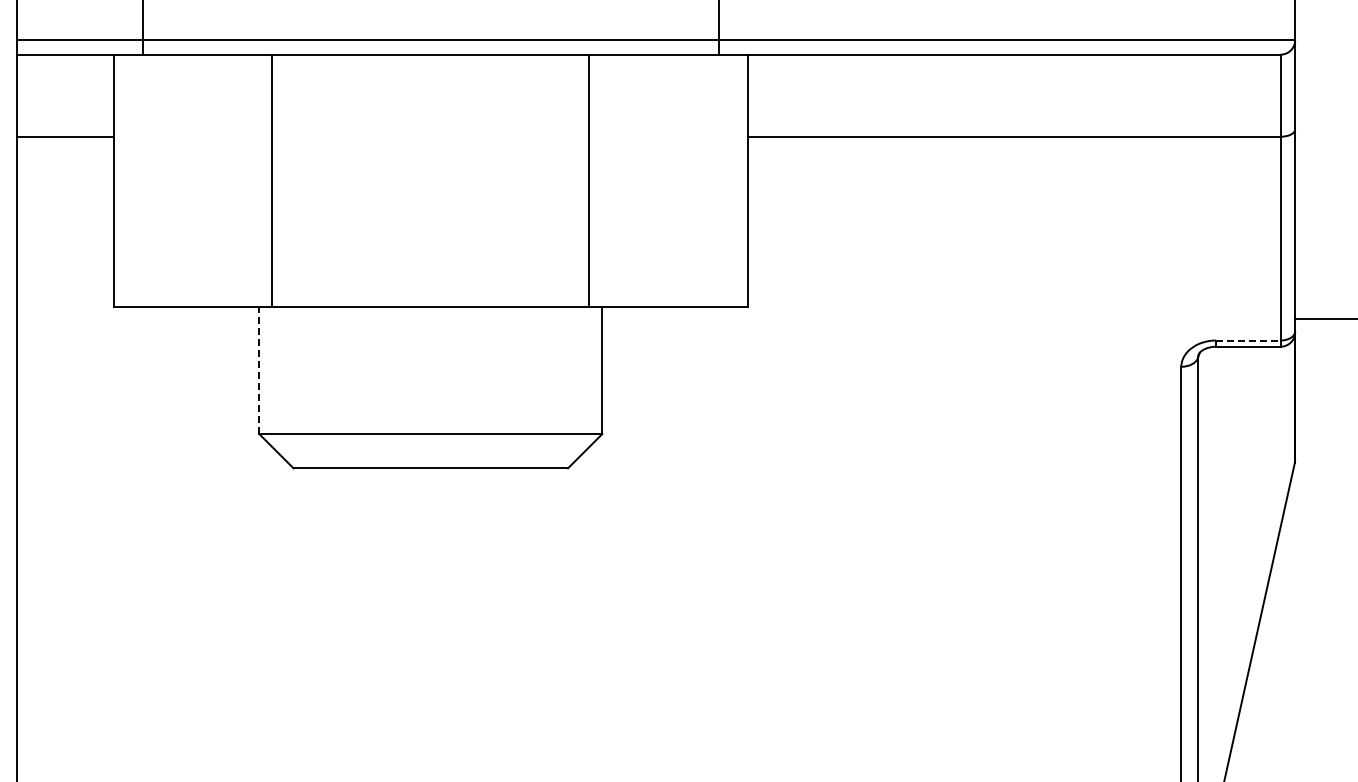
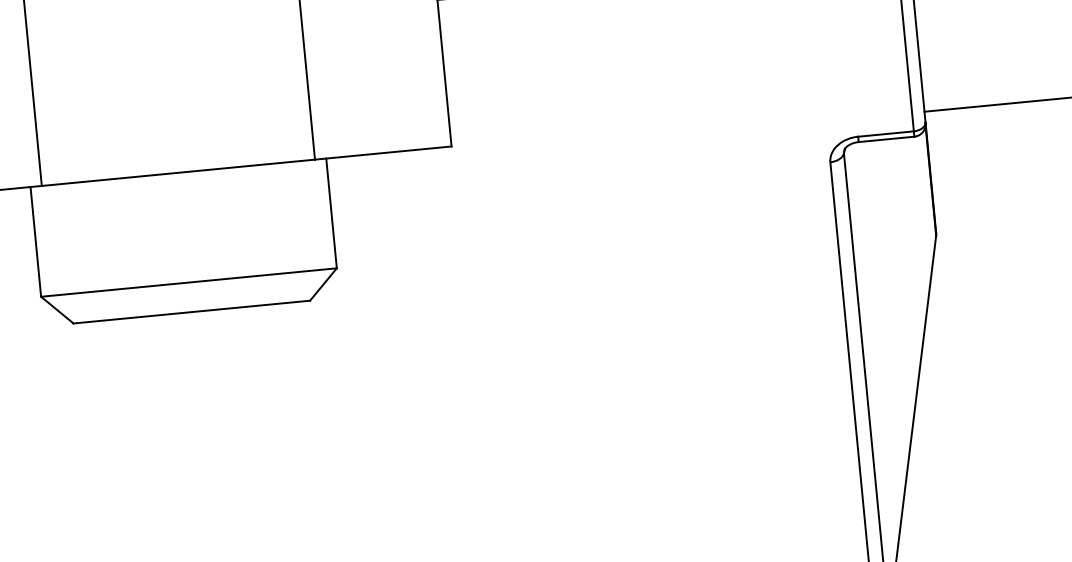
line: (1248, 340) -> (886, 134), dashed -> solid
line: (259, 370) -> (36, 241), dashed -> solid

